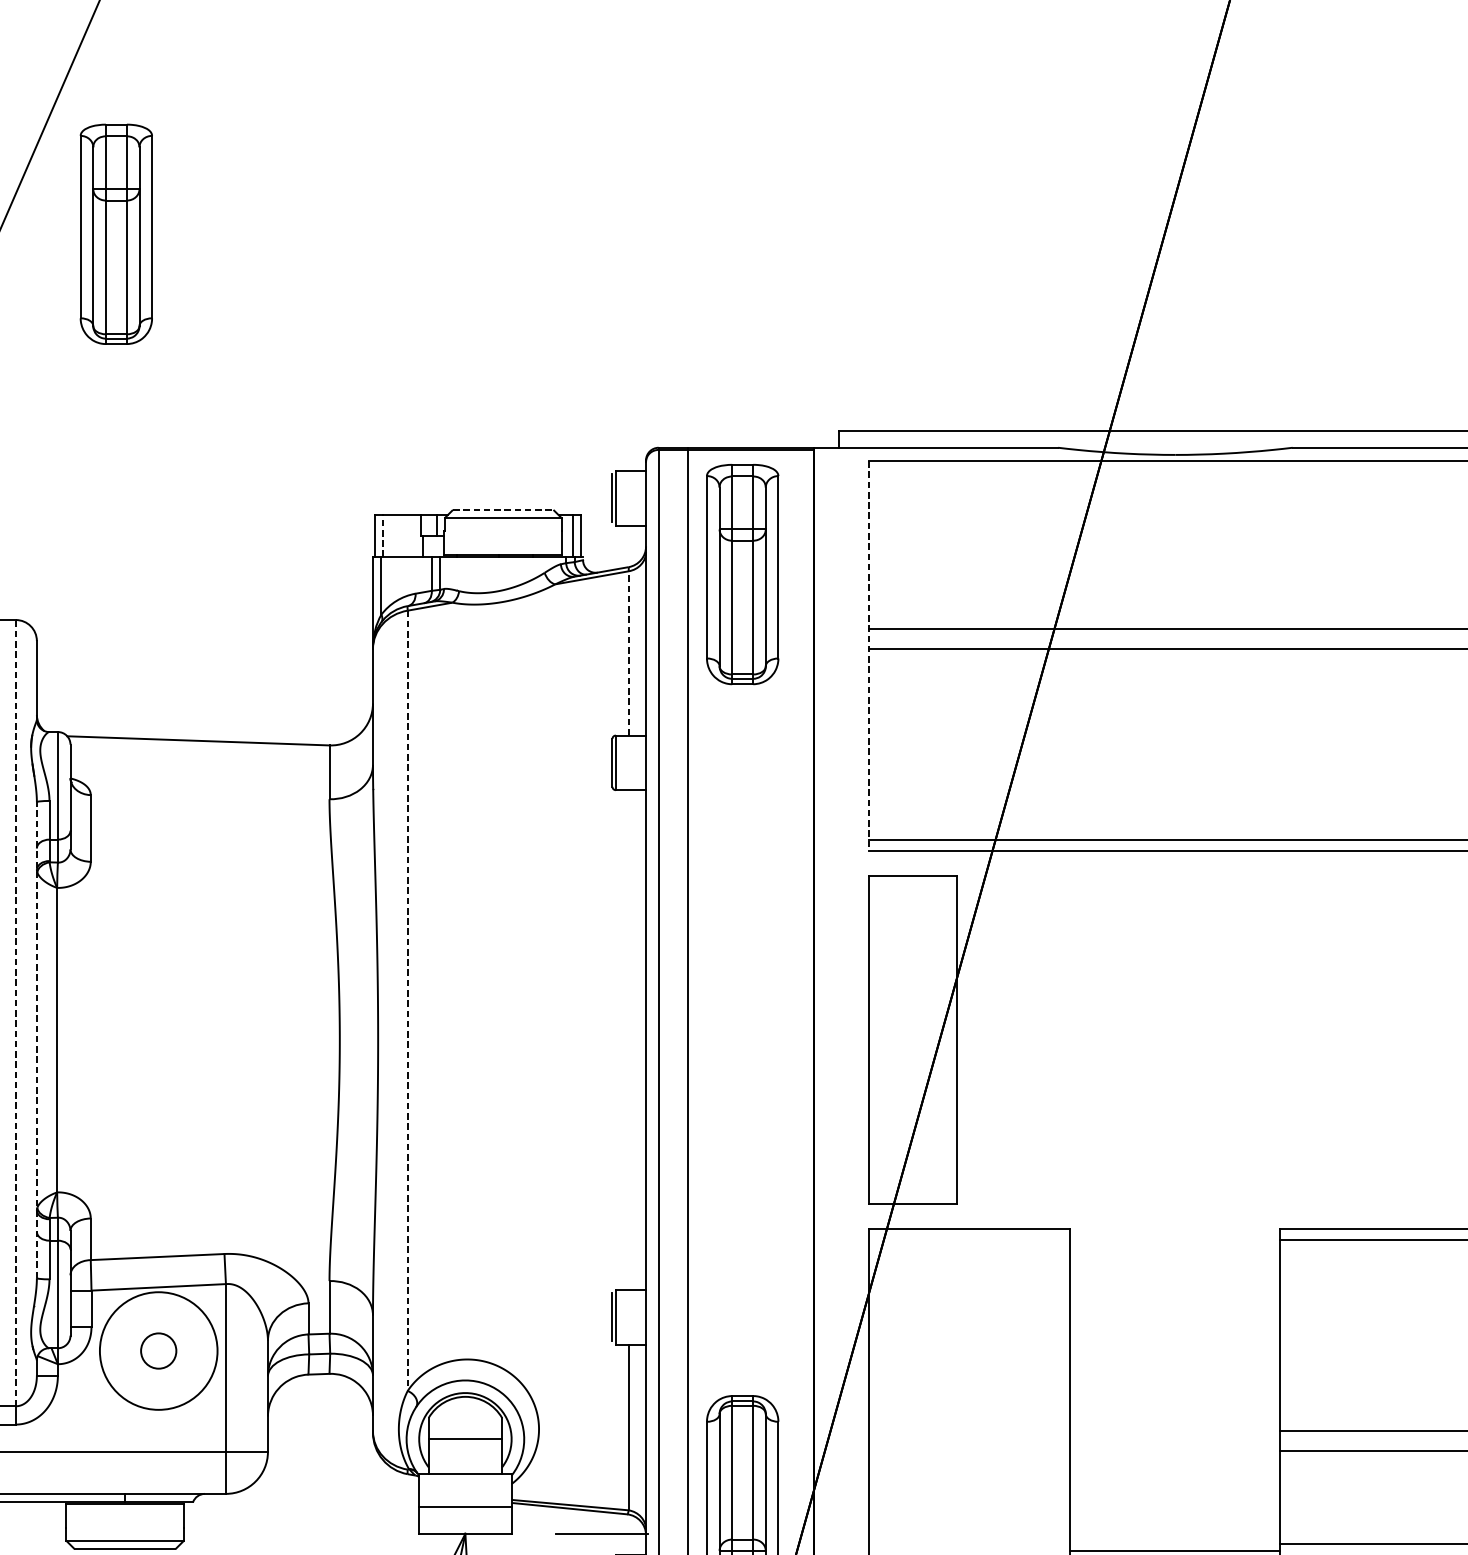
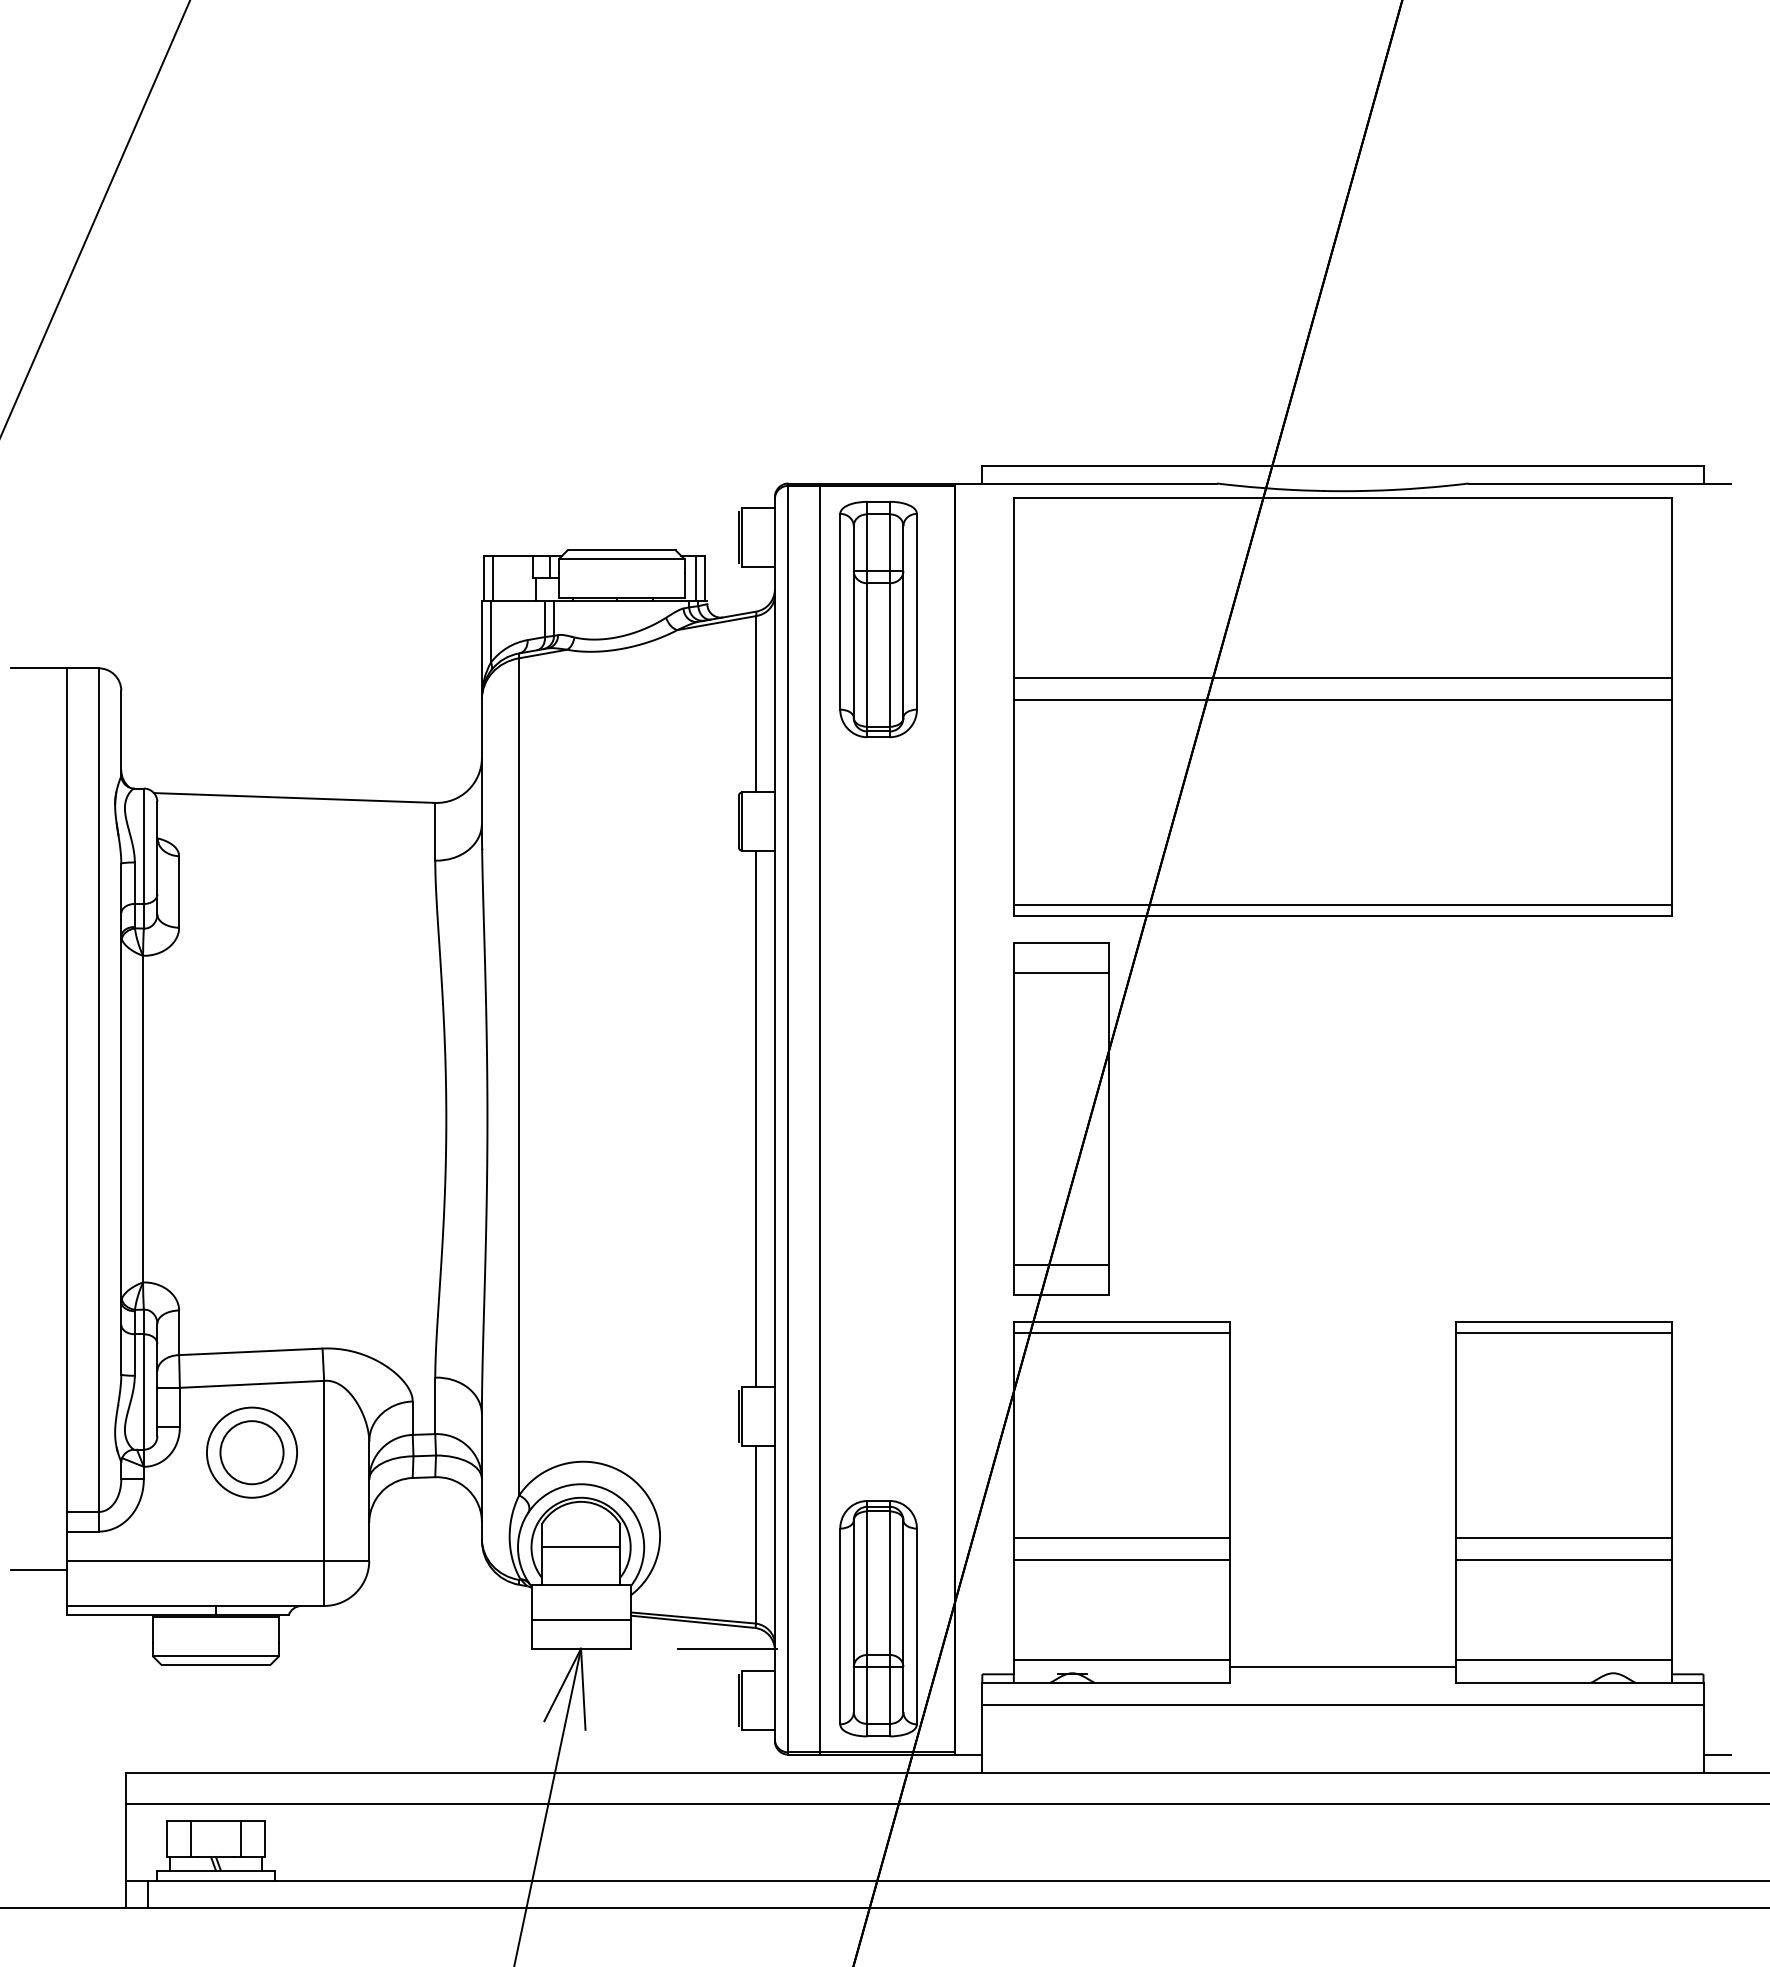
part: (116, 234) -> (206, 254), removed
line: (503, 510) -> (621, 550), dashed -> solid
line: (382, 536) -> (492, 578), dashed -> solid
line: (628, 652) -> (756, 703), dashed -> solid
line: (868, 656) -> (1013, 707), dashed -> solid
line: (912, 904) -> (1060, 973), added
line: (408, 1000) -> (519, 1076), dashed -> solid
line: (15, 1013) -> (98, 1090), dashed -> solid
line: (37, 1039) -> (121, 1118), dashed -> solid
line: (628, 1039) -> (756, 1118), added
line: (912, 1175) -> (1060, 1264), added
line: (969, 1239) -> (1121, 1333), added
circle: (158, 1350) -> (251, 1452), size x0.71
circle: (158, 1350) -> (251, 1452), size x1.67
line: (969, 1431) -> (1121, 1538), added
line: (969, 1450) -> (1121, 1559), added
line: (969, 1544) -> (1121, 1660), added

